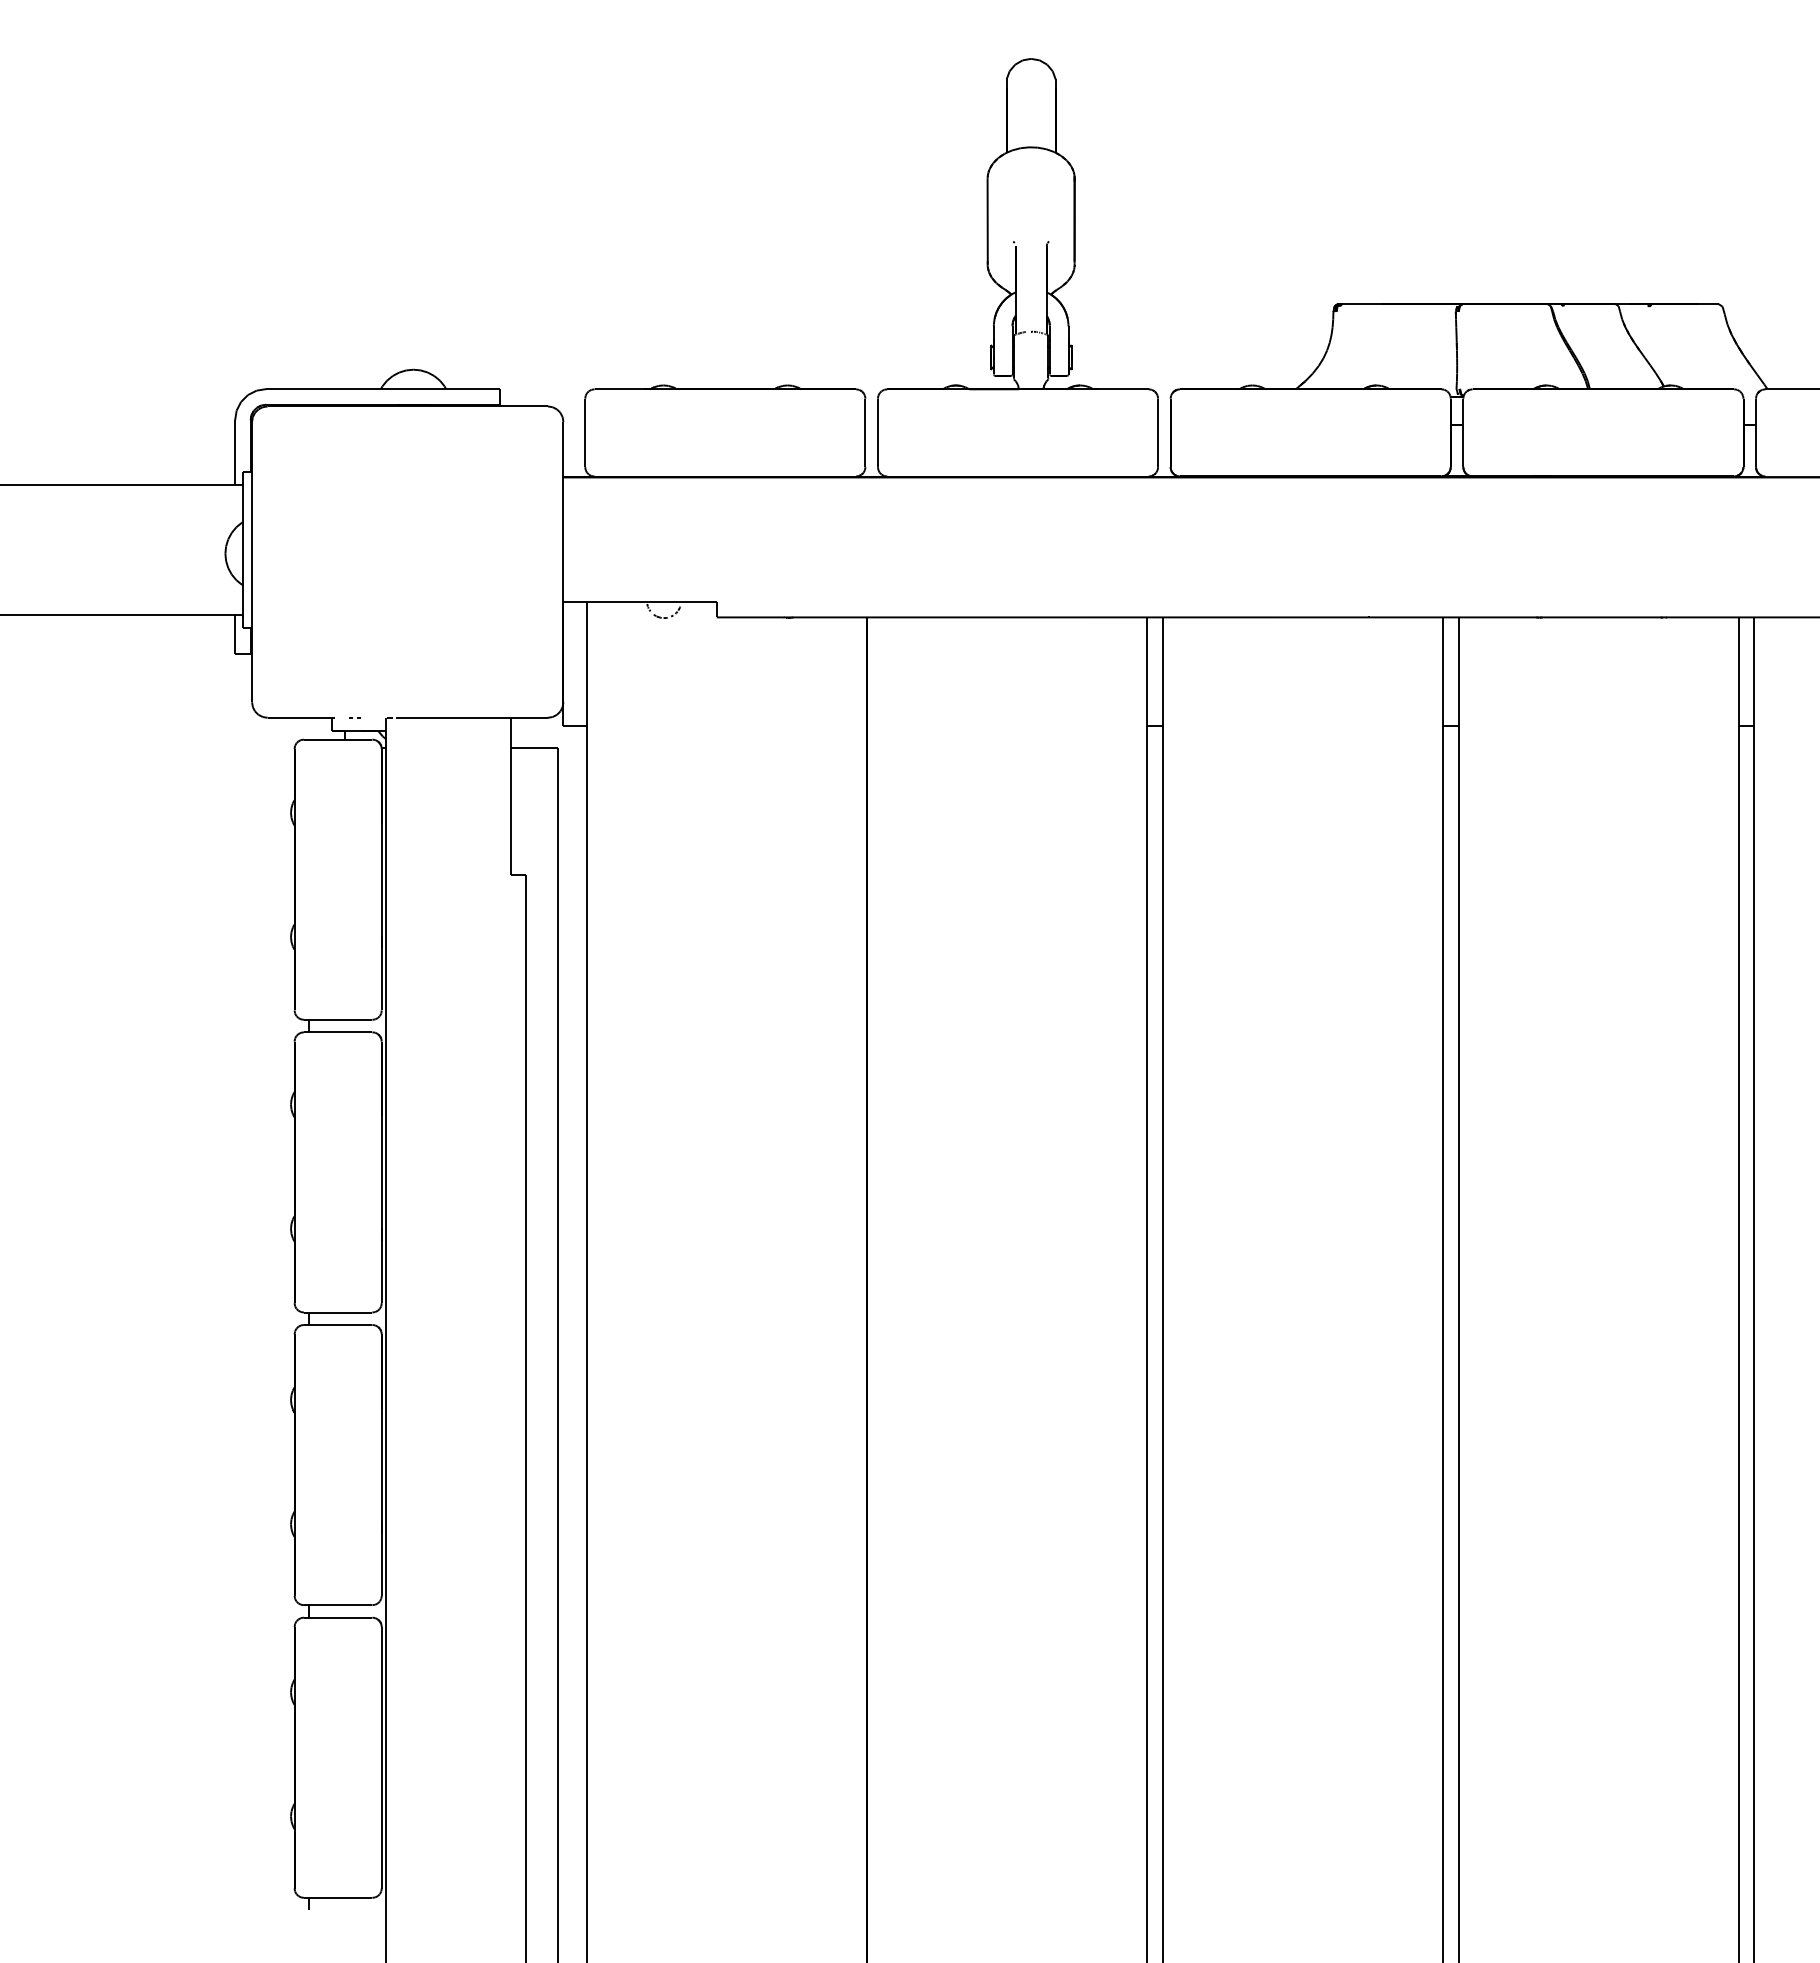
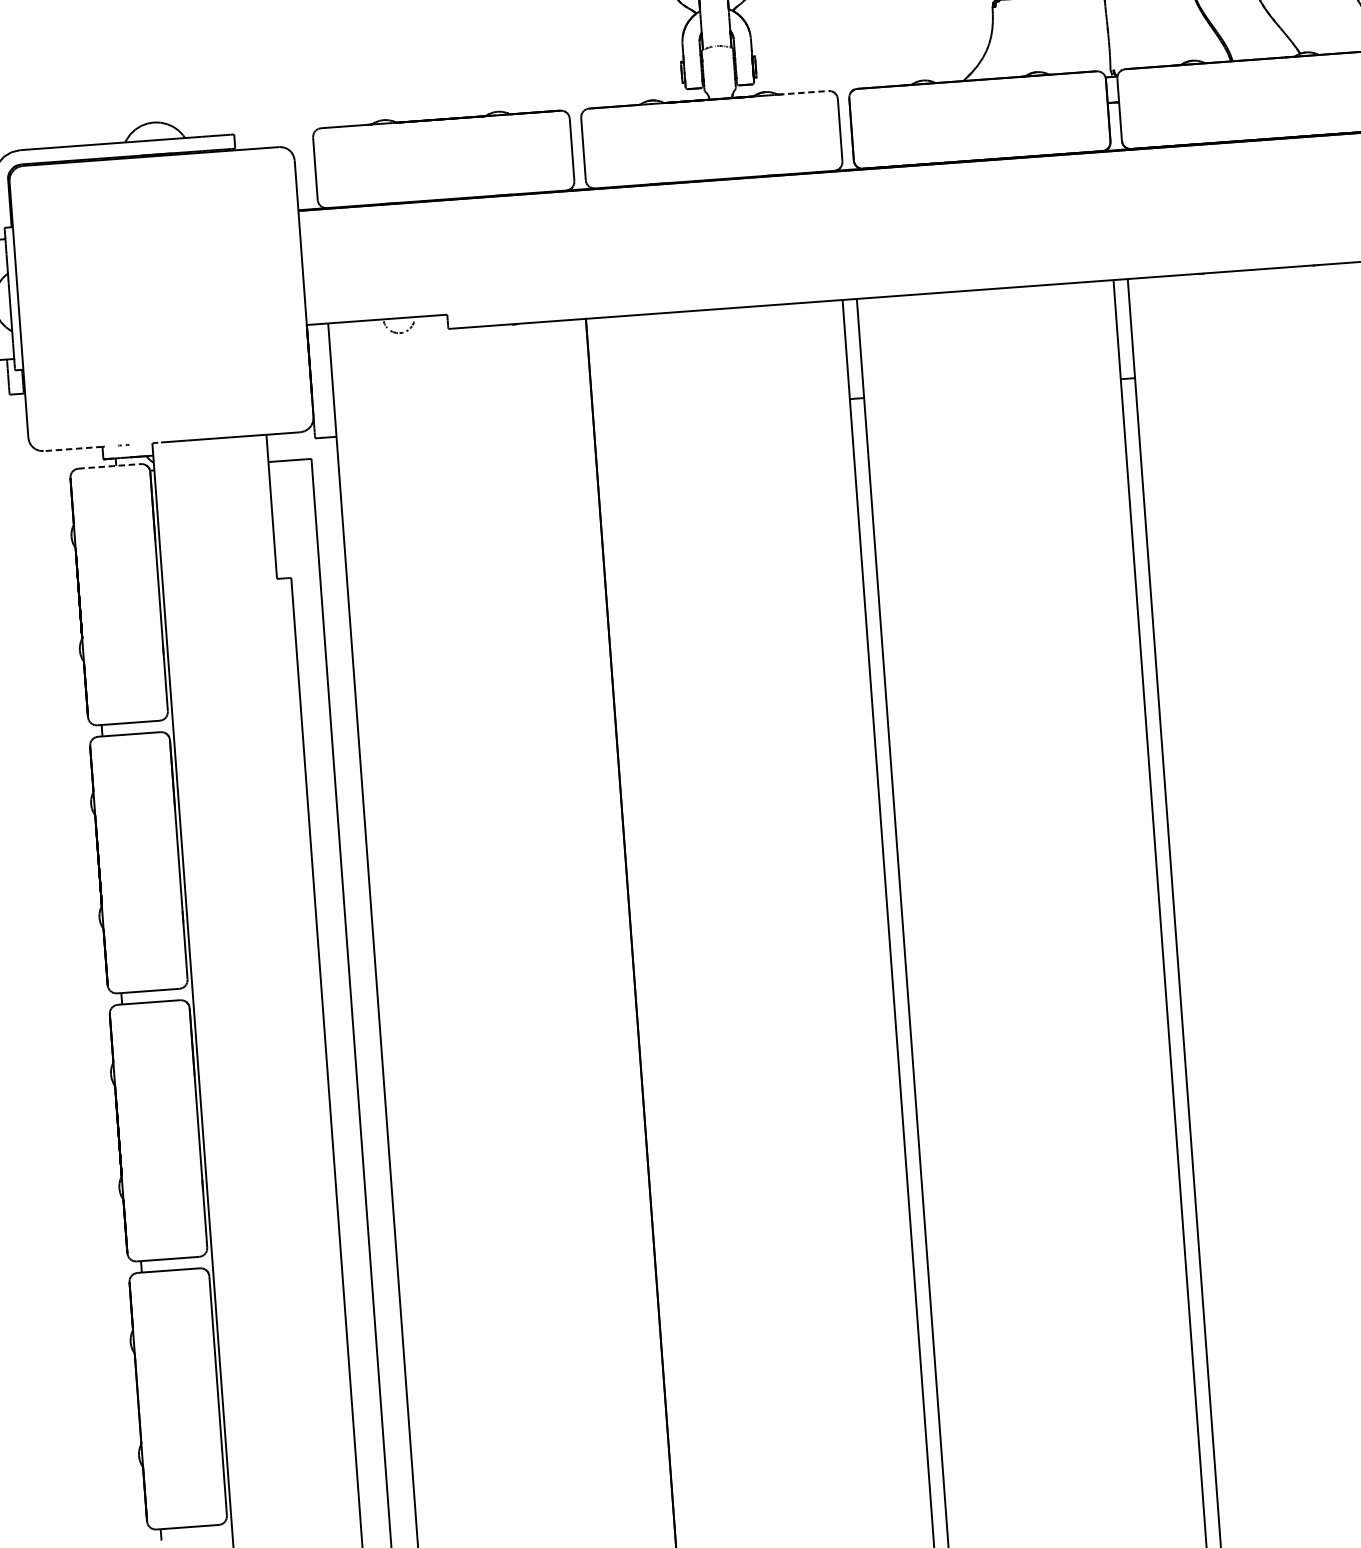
line: (1121, 389) -> (803, 92), solid -> dashed
line: (299, 717) -> (72, 448), solid -> dashed
line: (338, 739) -> (110, 466), solid -> dashed

